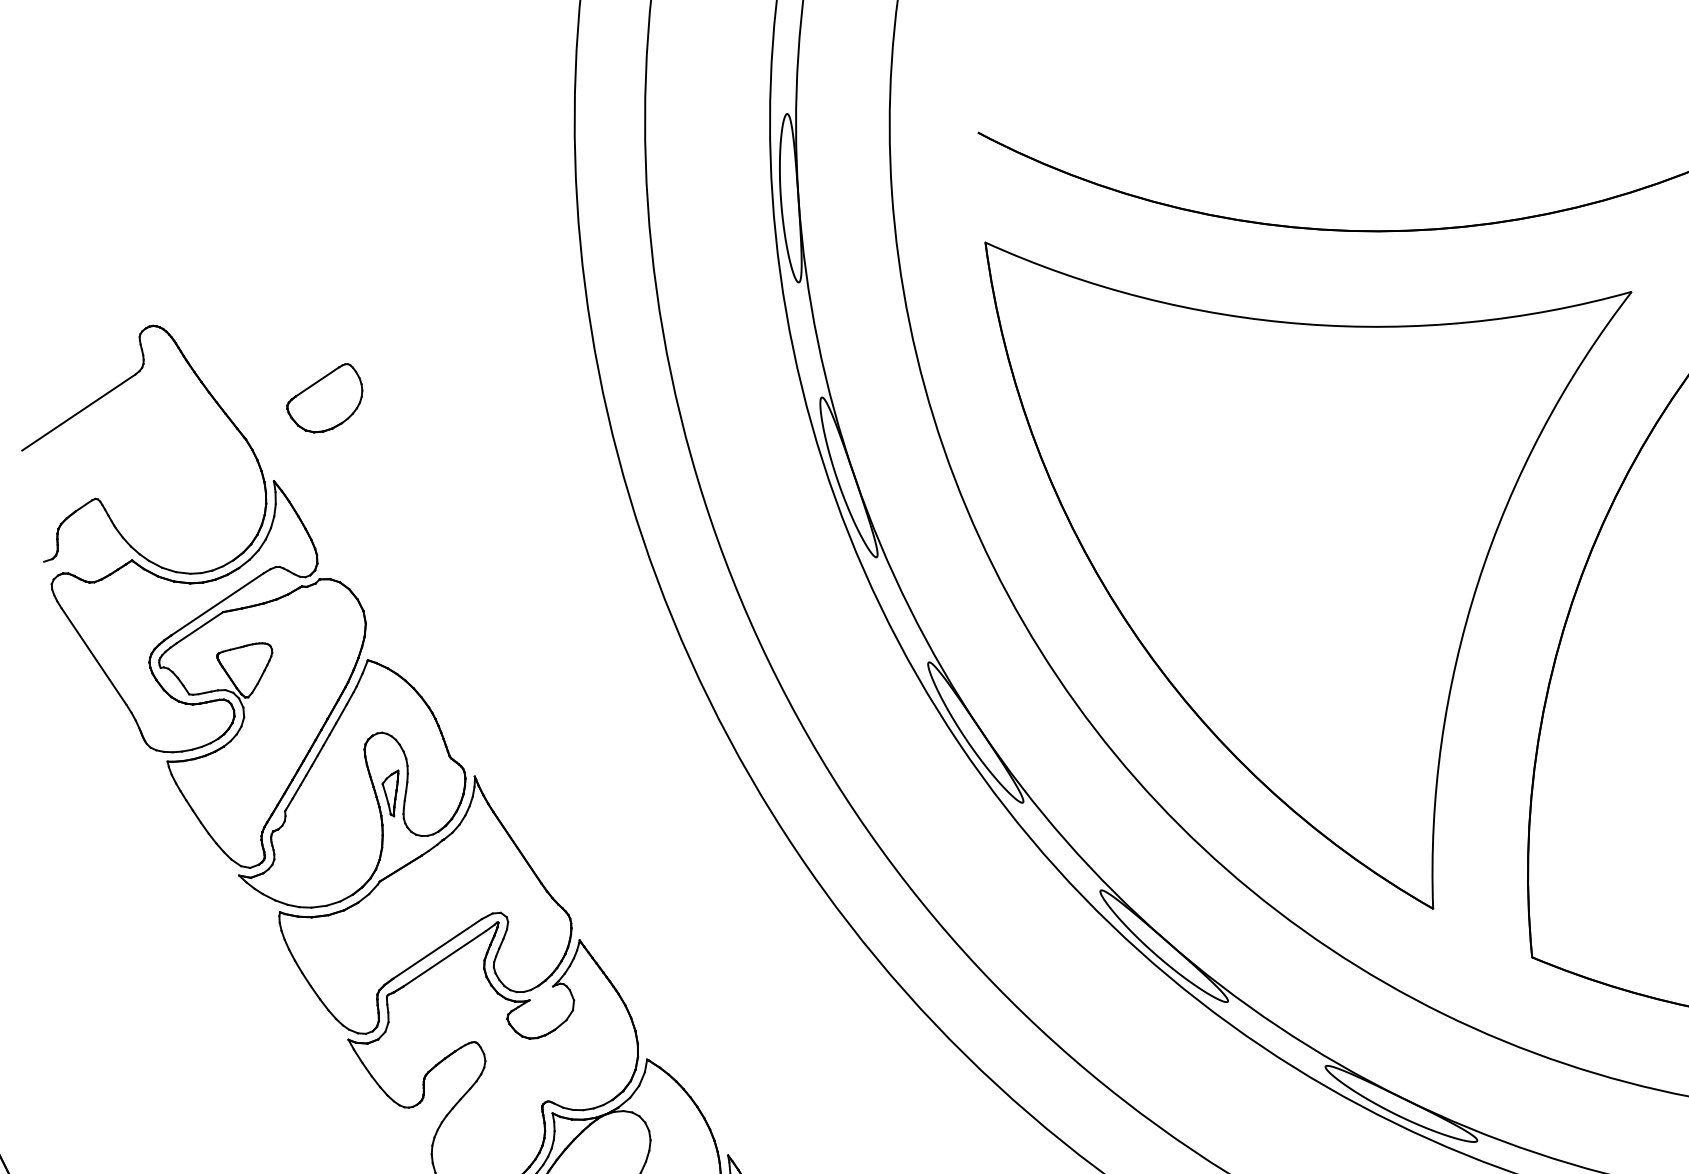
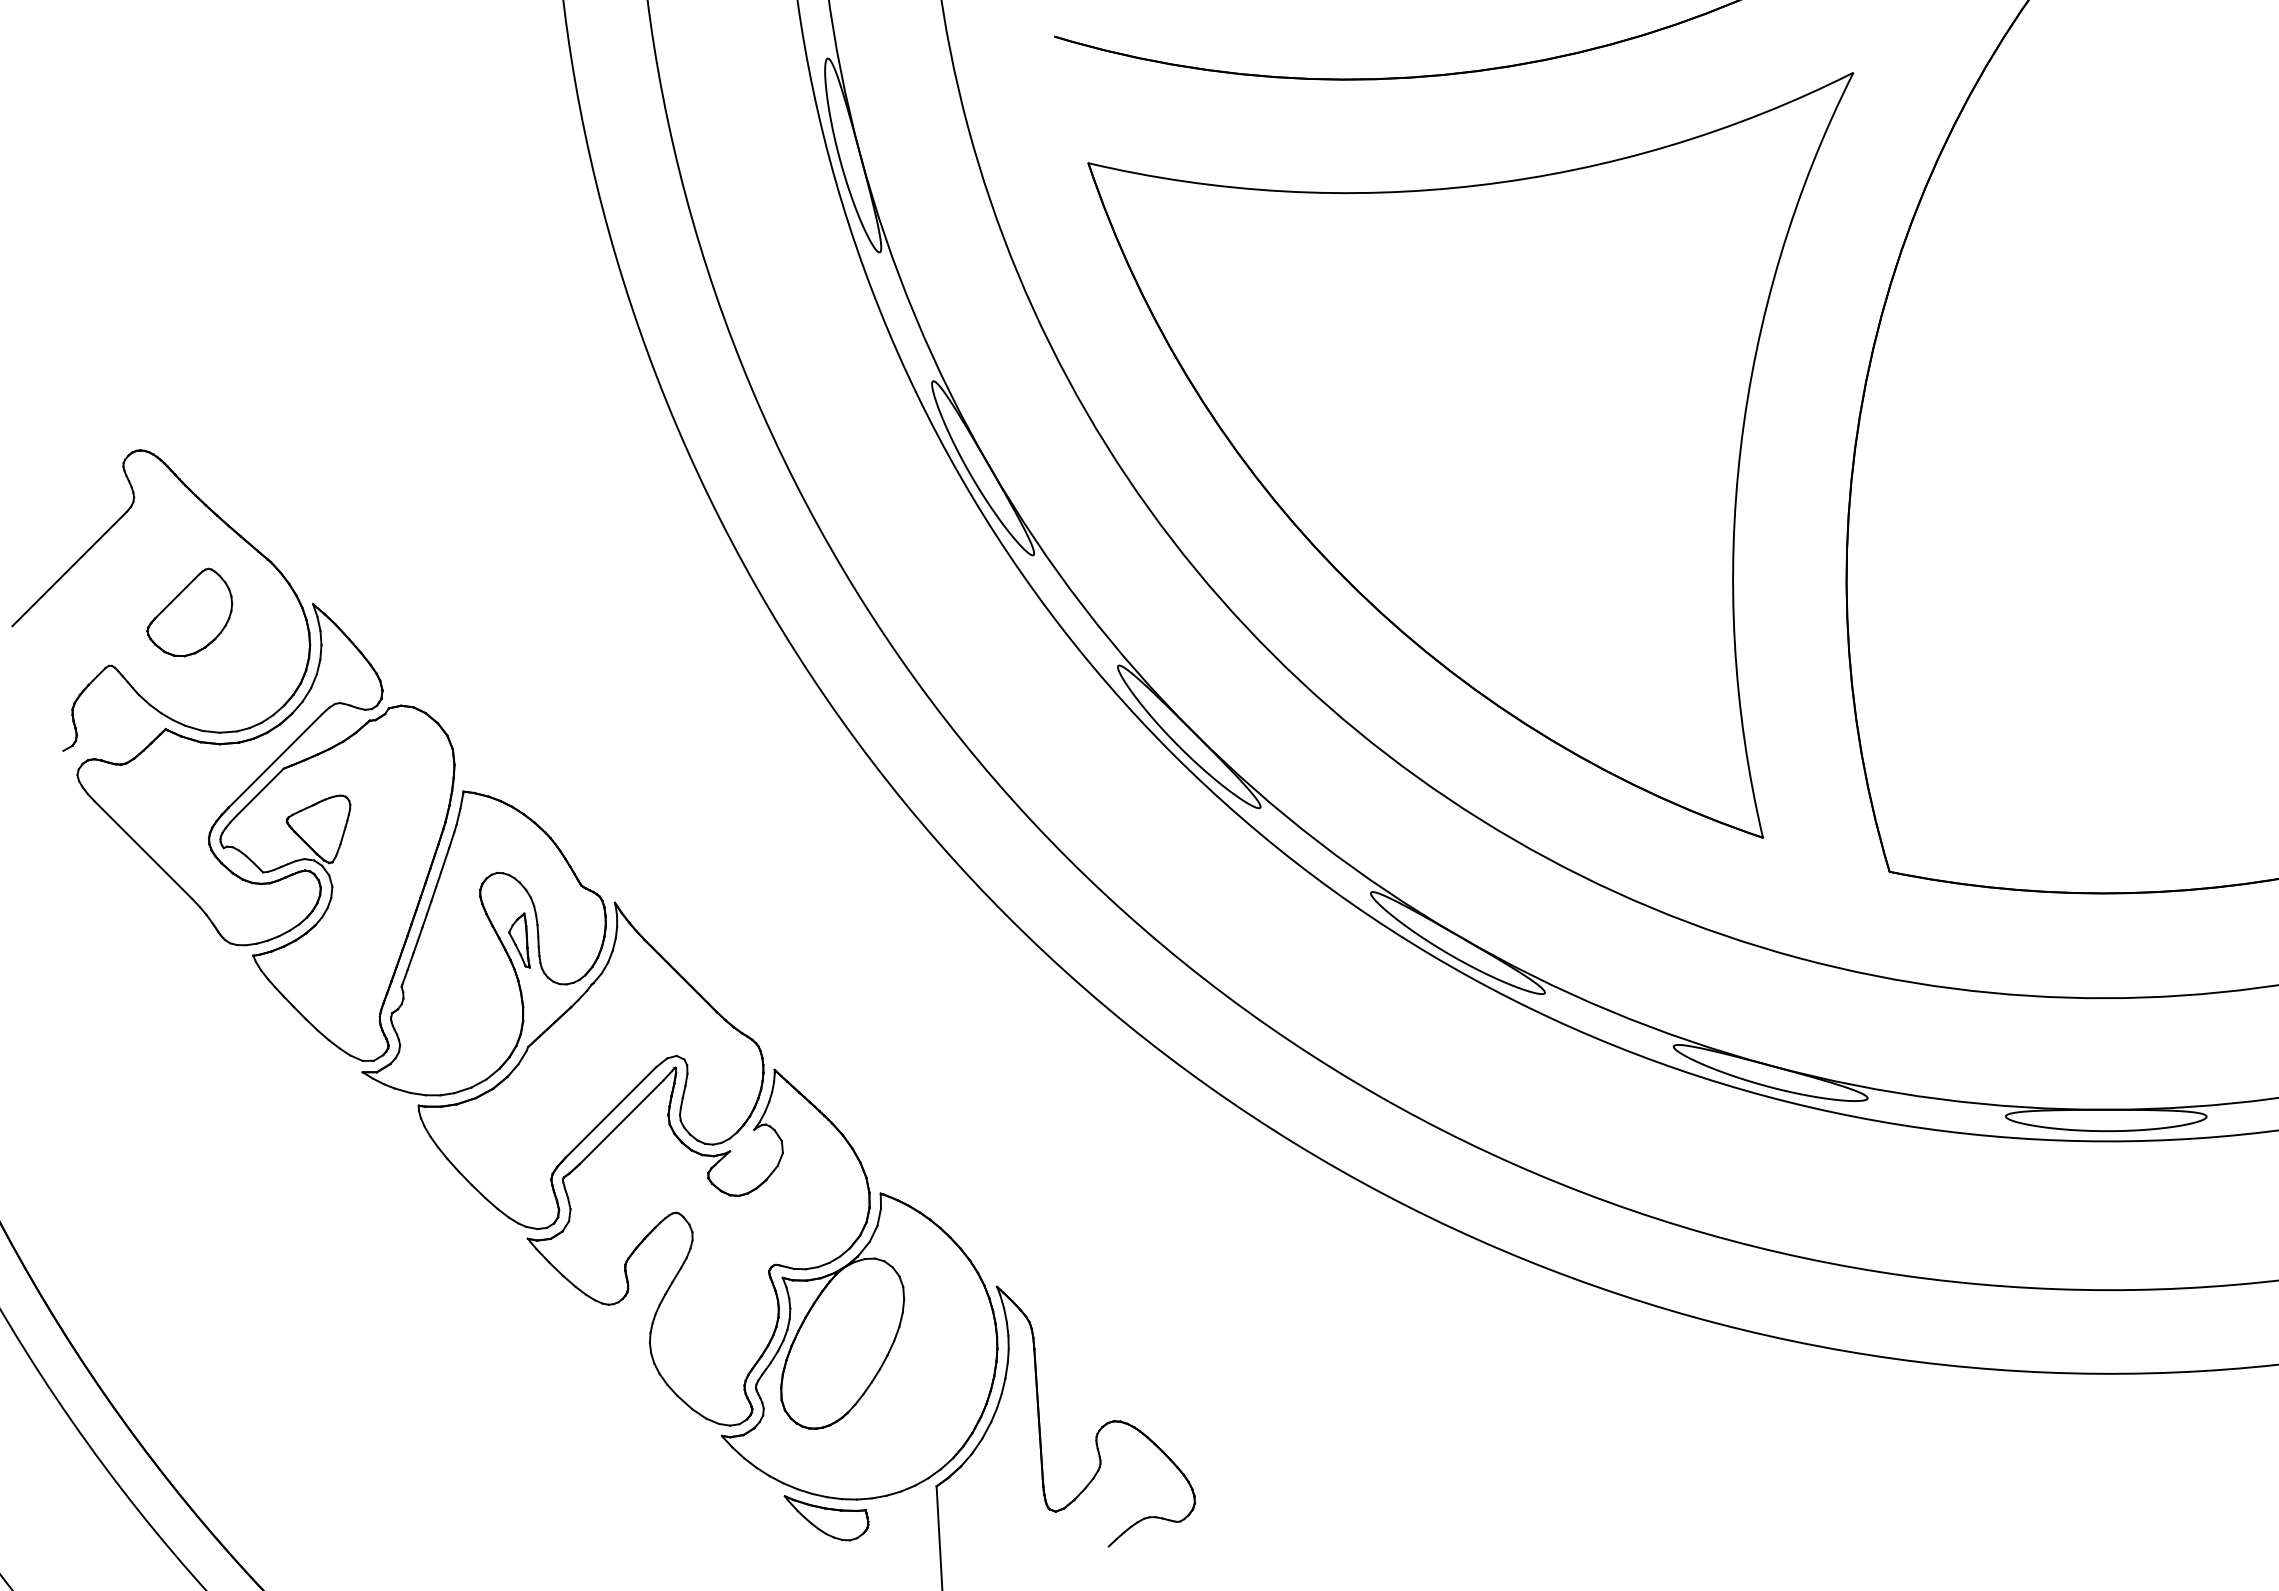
part: (325, 397) -> (189, 612), moved

